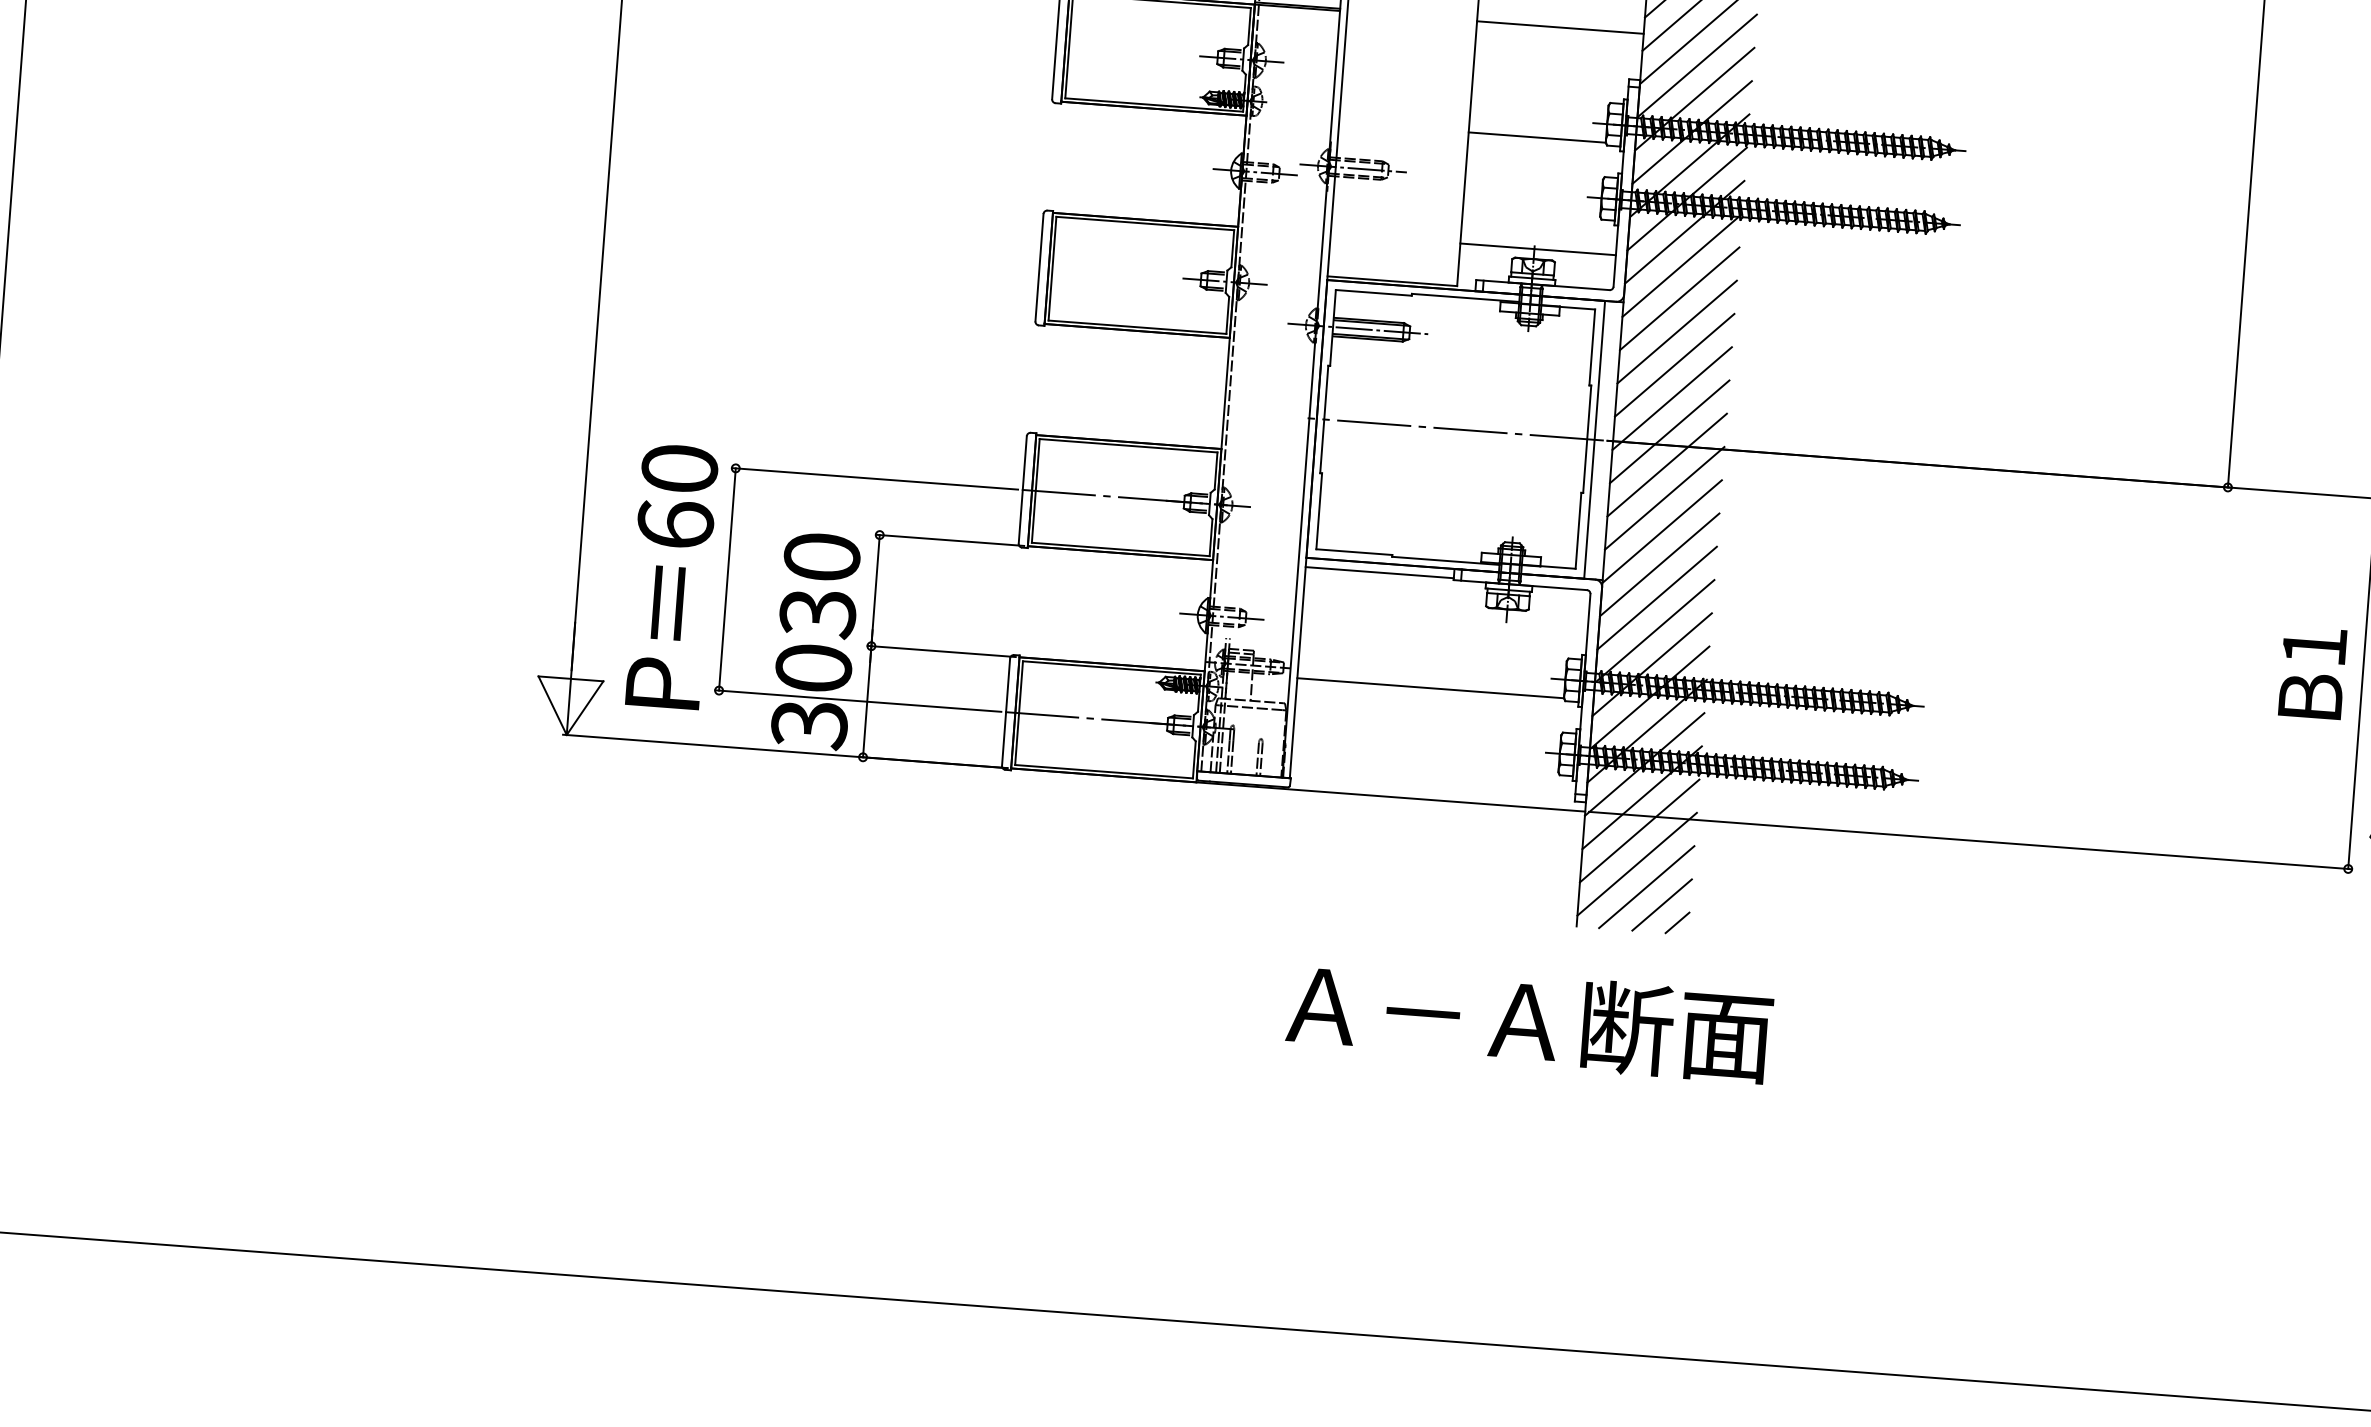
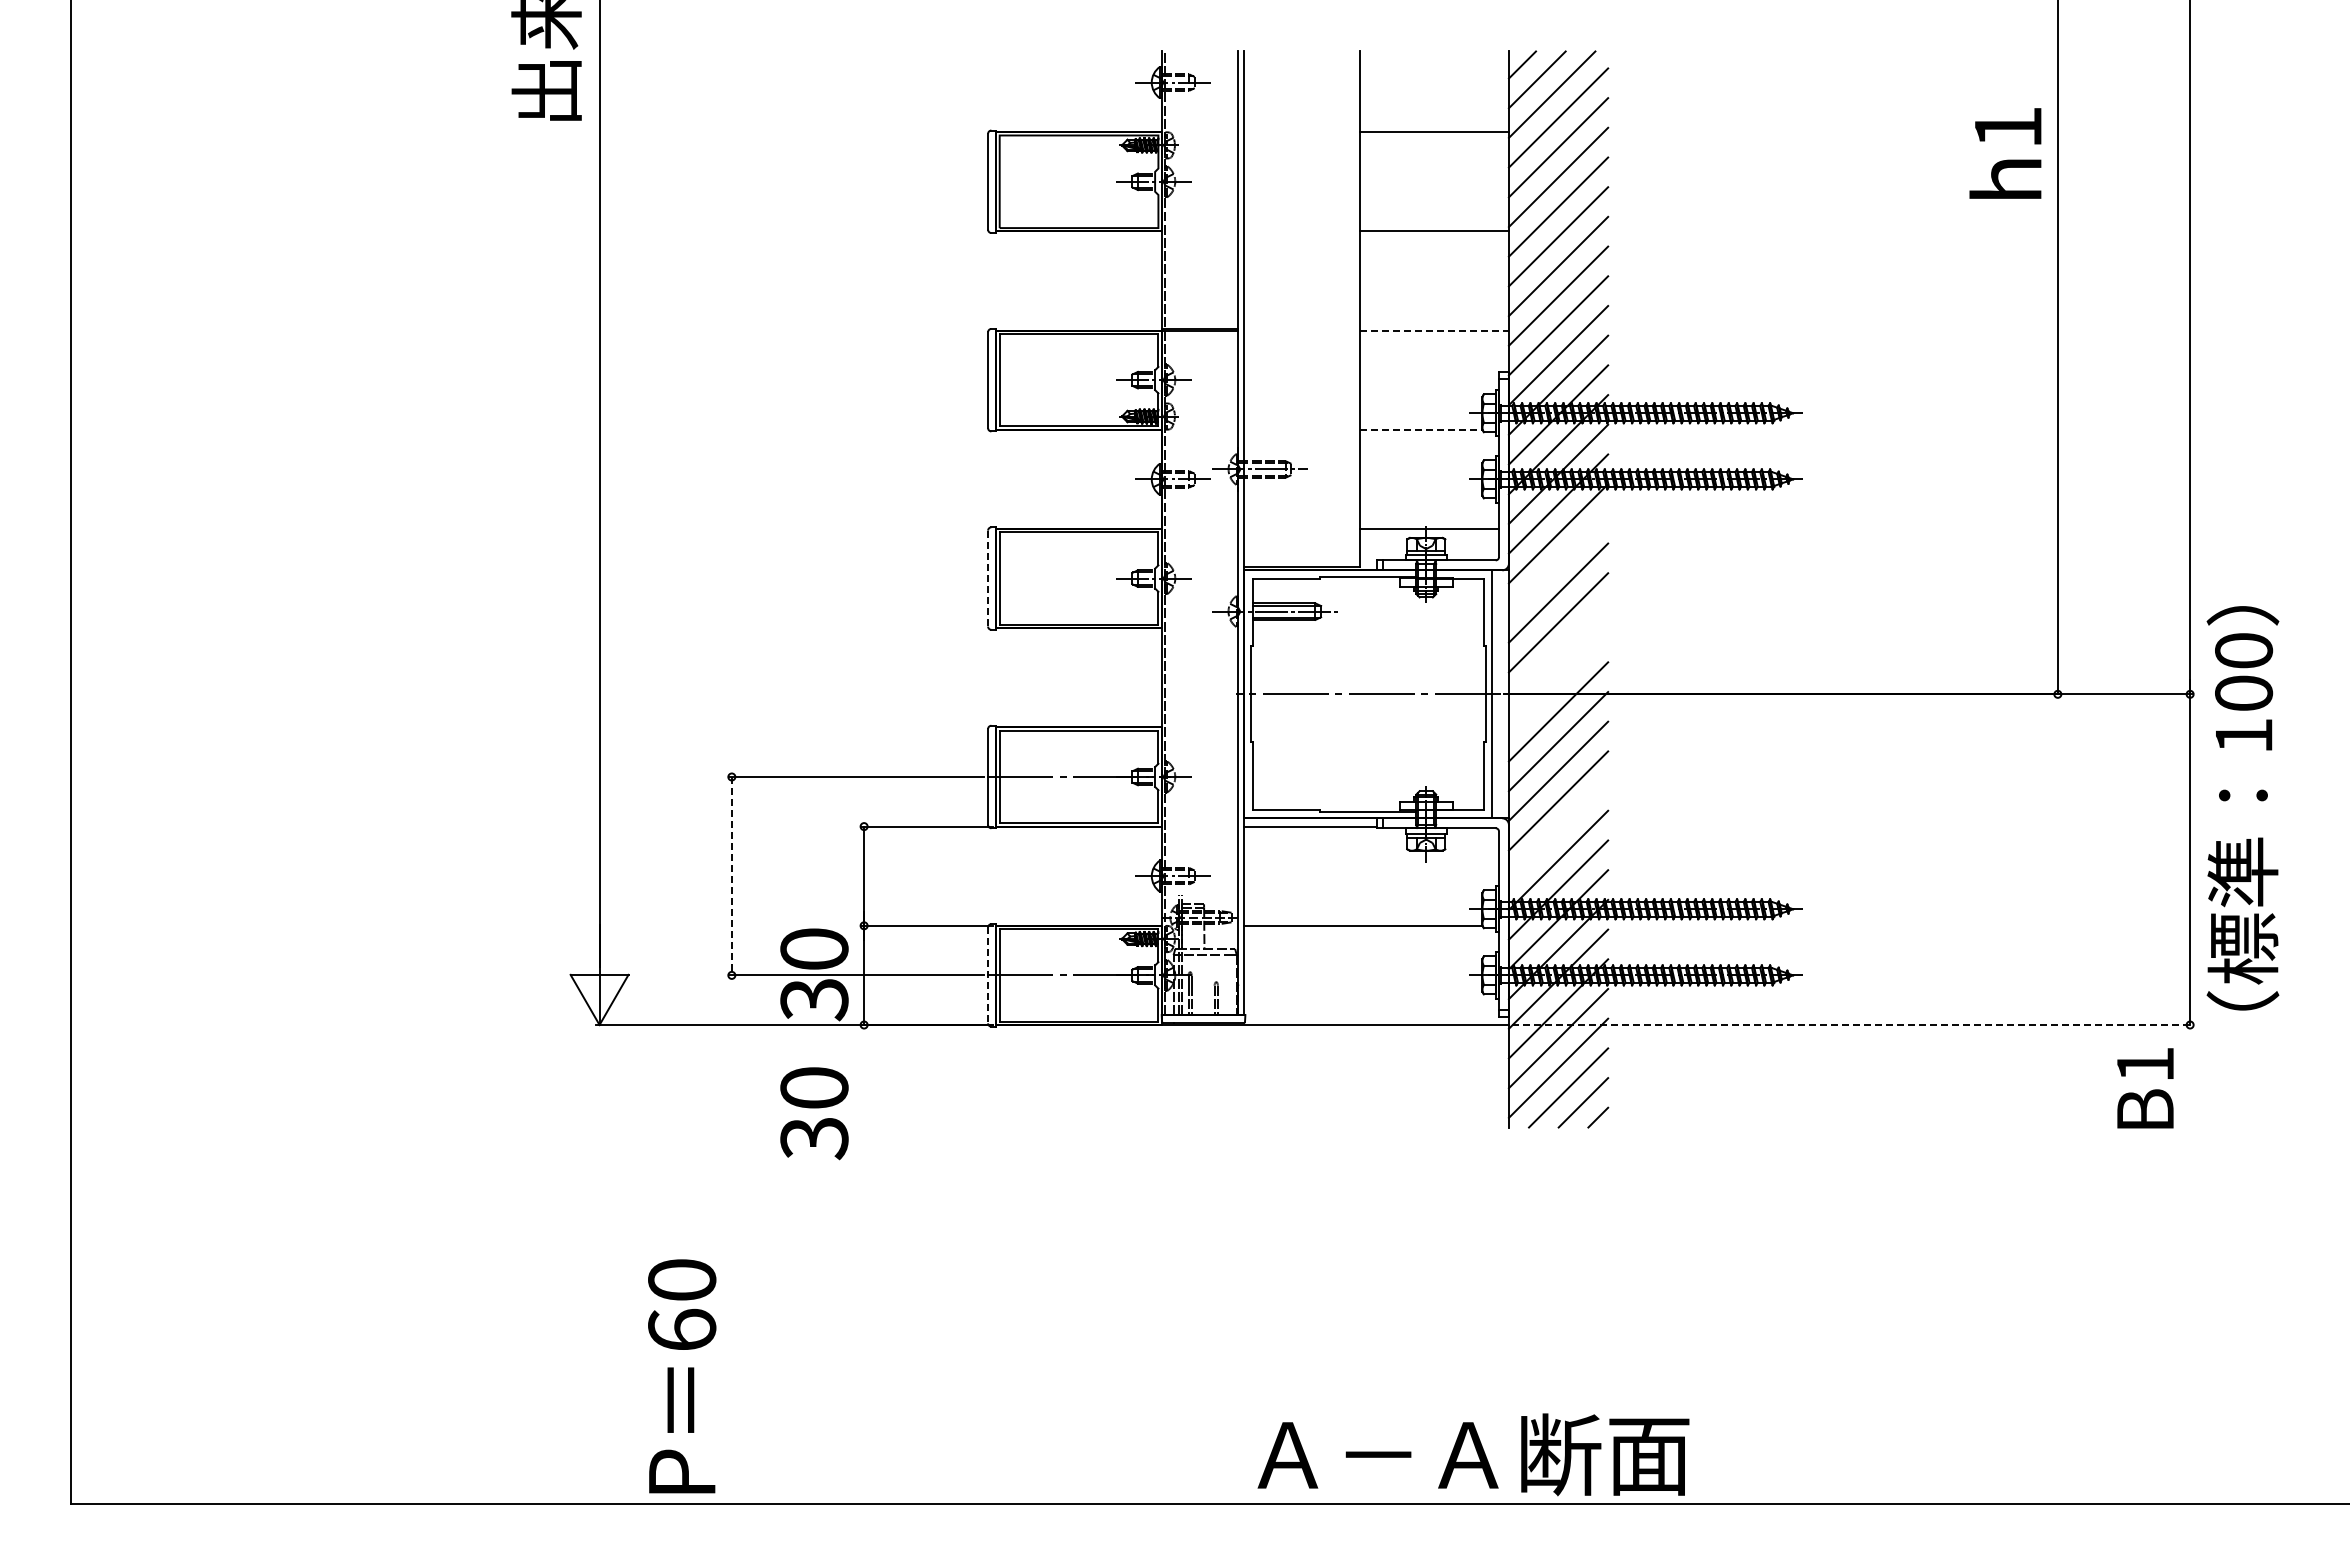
line: (1561, 27) -> (1435, 330), solid -> dashed
line: (1537, 137) -> (1421, 429), solid -> dashed
line: (1039, 267) -> (988, 578), solid -> dashed
line: (1679, 298) -> (1558, 563), removed
line: (1672, 398) -> (1558, 652), removed
line: (1669, 431) -> (1558, 681), removed
text: (672, 576) -> (682, 1376), moved
line: (727, 579) -> (731, 876), solid -> dashed
text: (820, 585) -> (814, 1113), moved
line: (1657, 597) -> (1558, 830), removed
text: (2312, 673) -> (2145, 1088), moved
line: (1006, 712) -> (988, 975), solid -> dashed
line: (1970, 841) -> (1852, 1025), solid -> dashed
text: (1529, 1020) -> (1473, 1454), moved

